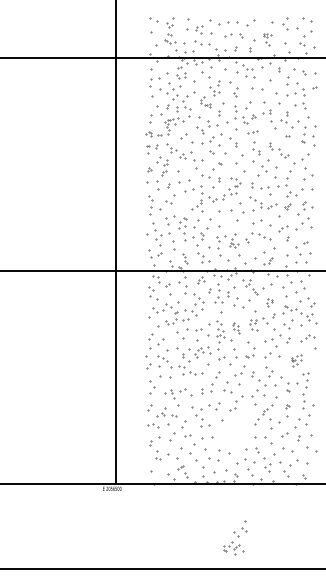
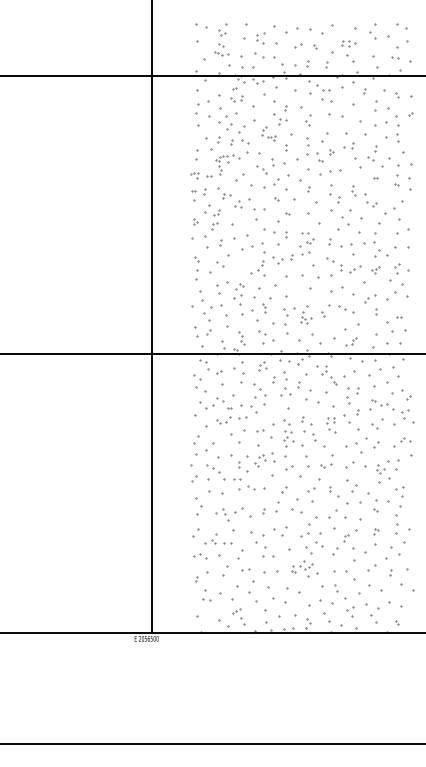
part: (267, 39) -> (349, 51), size x1.43
part: (252, 132) -> (330, 173), size x1.67
part: (269, 302) -> (352, 395), size x1.67
part: (236, 327) -> (309, 427), size x1.67
part: (296, 360) -> (387, 471), size x1.67
part: (235, 537) -> (307, 554), moved

